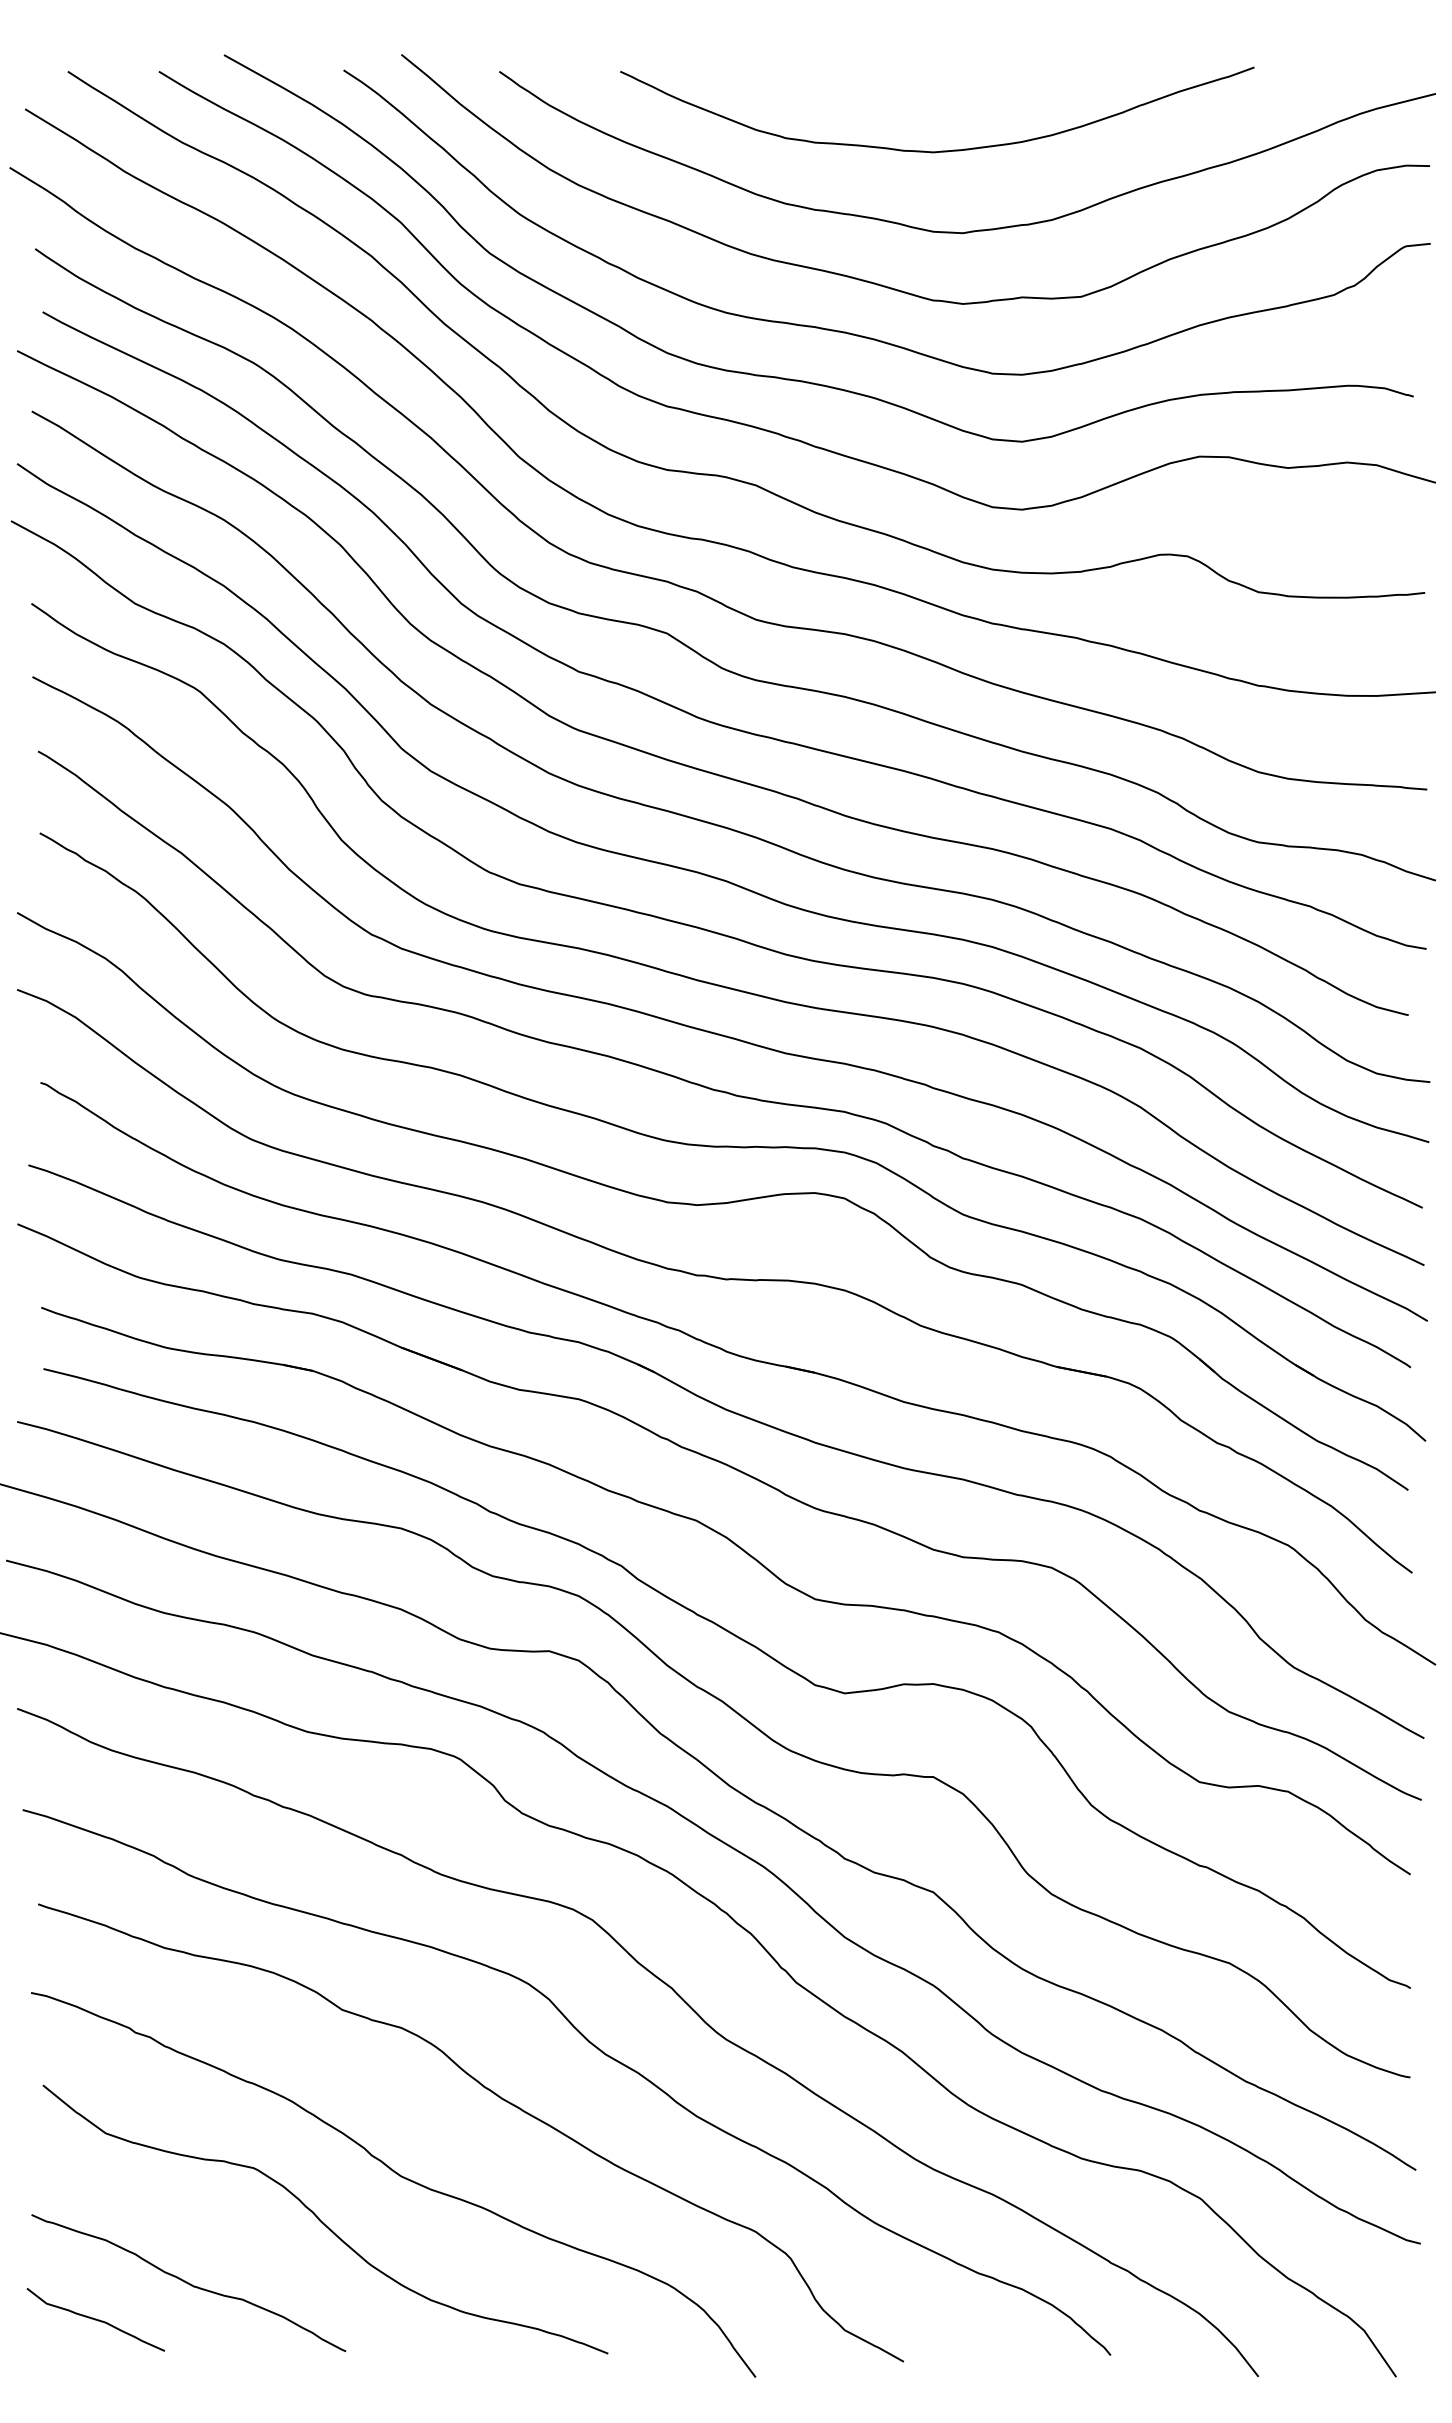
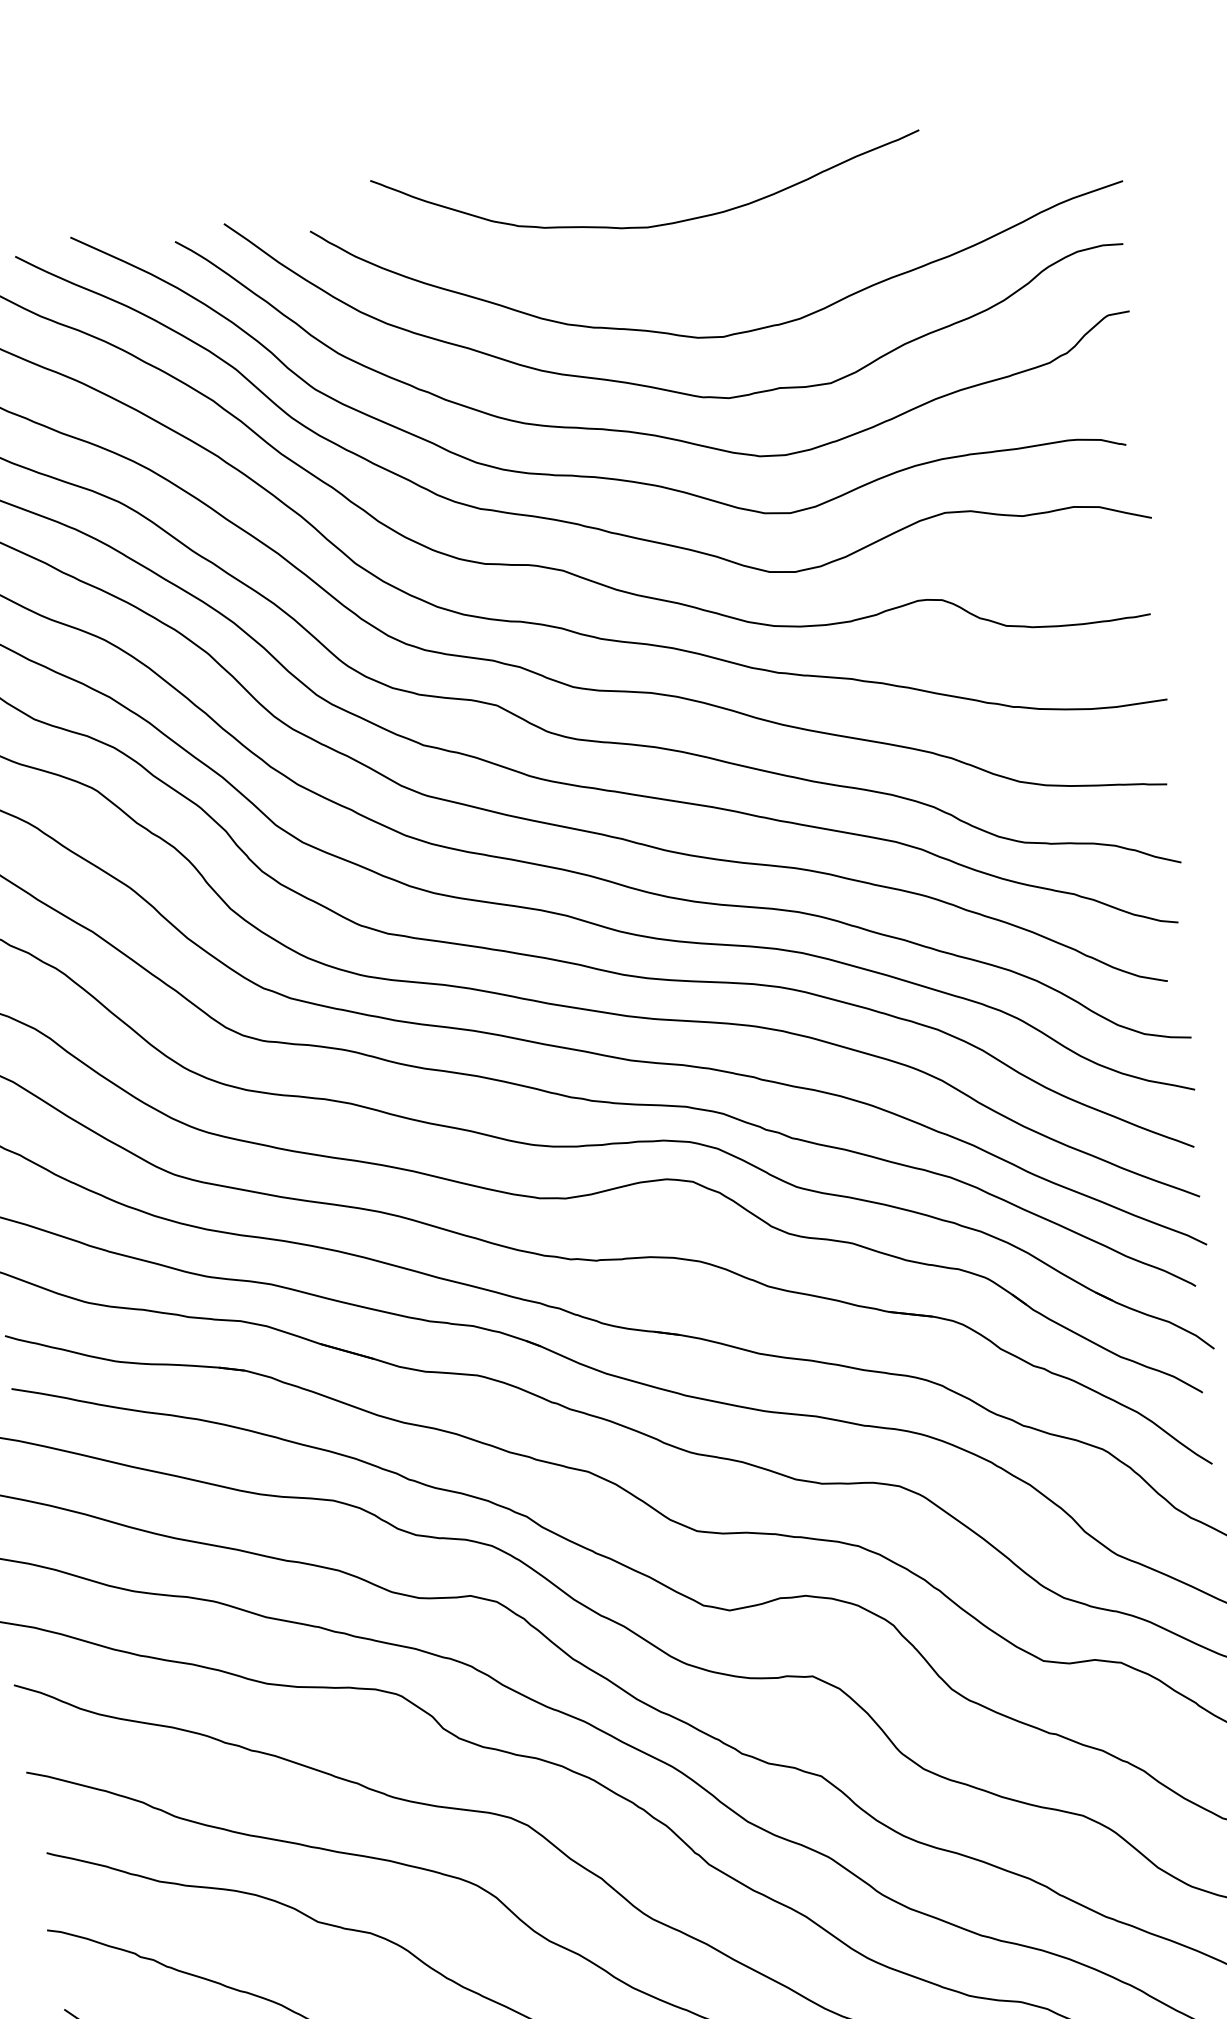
curve: (940, 150) -> (653, 225), moved

